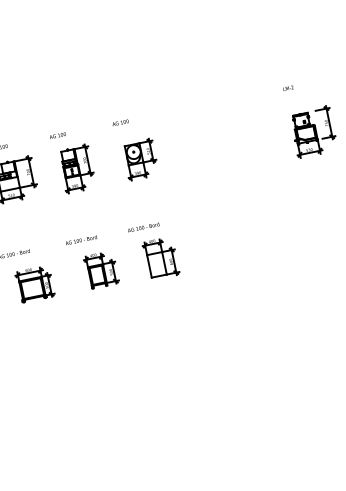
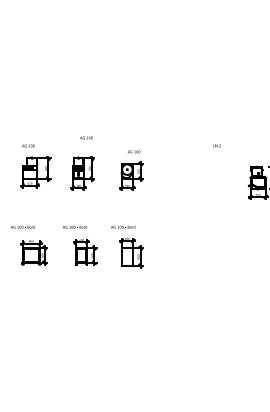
text: (287, 87) -> (216, 145), moved
text: (121, 122) -> (134, 151), moved
text: (57, 135) -> (86, 137), moved

